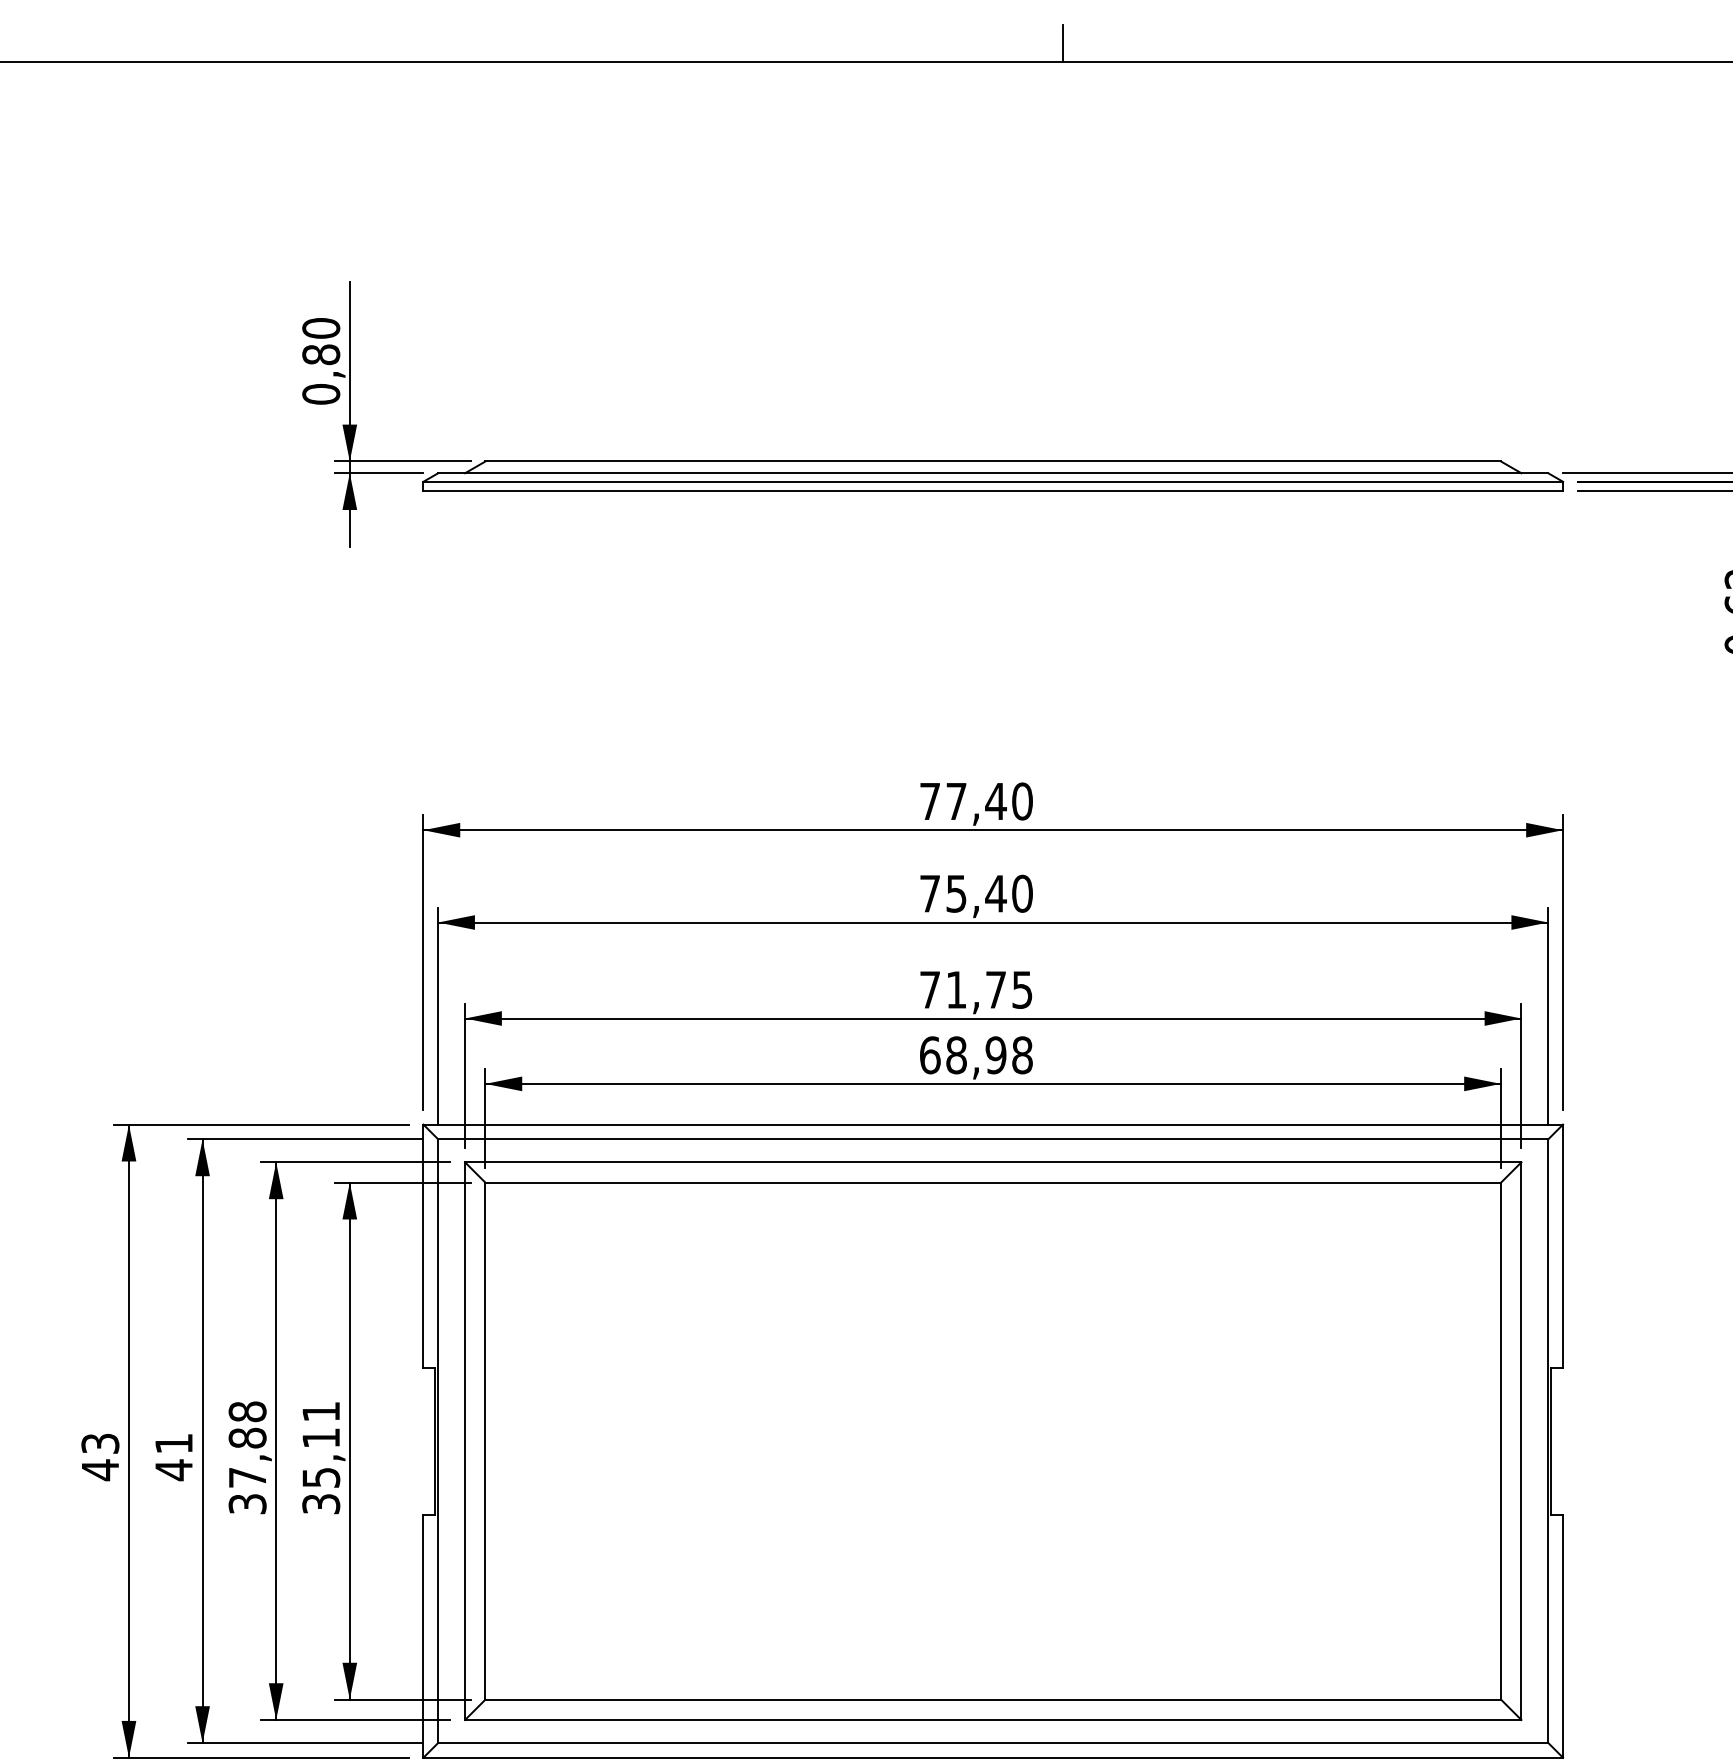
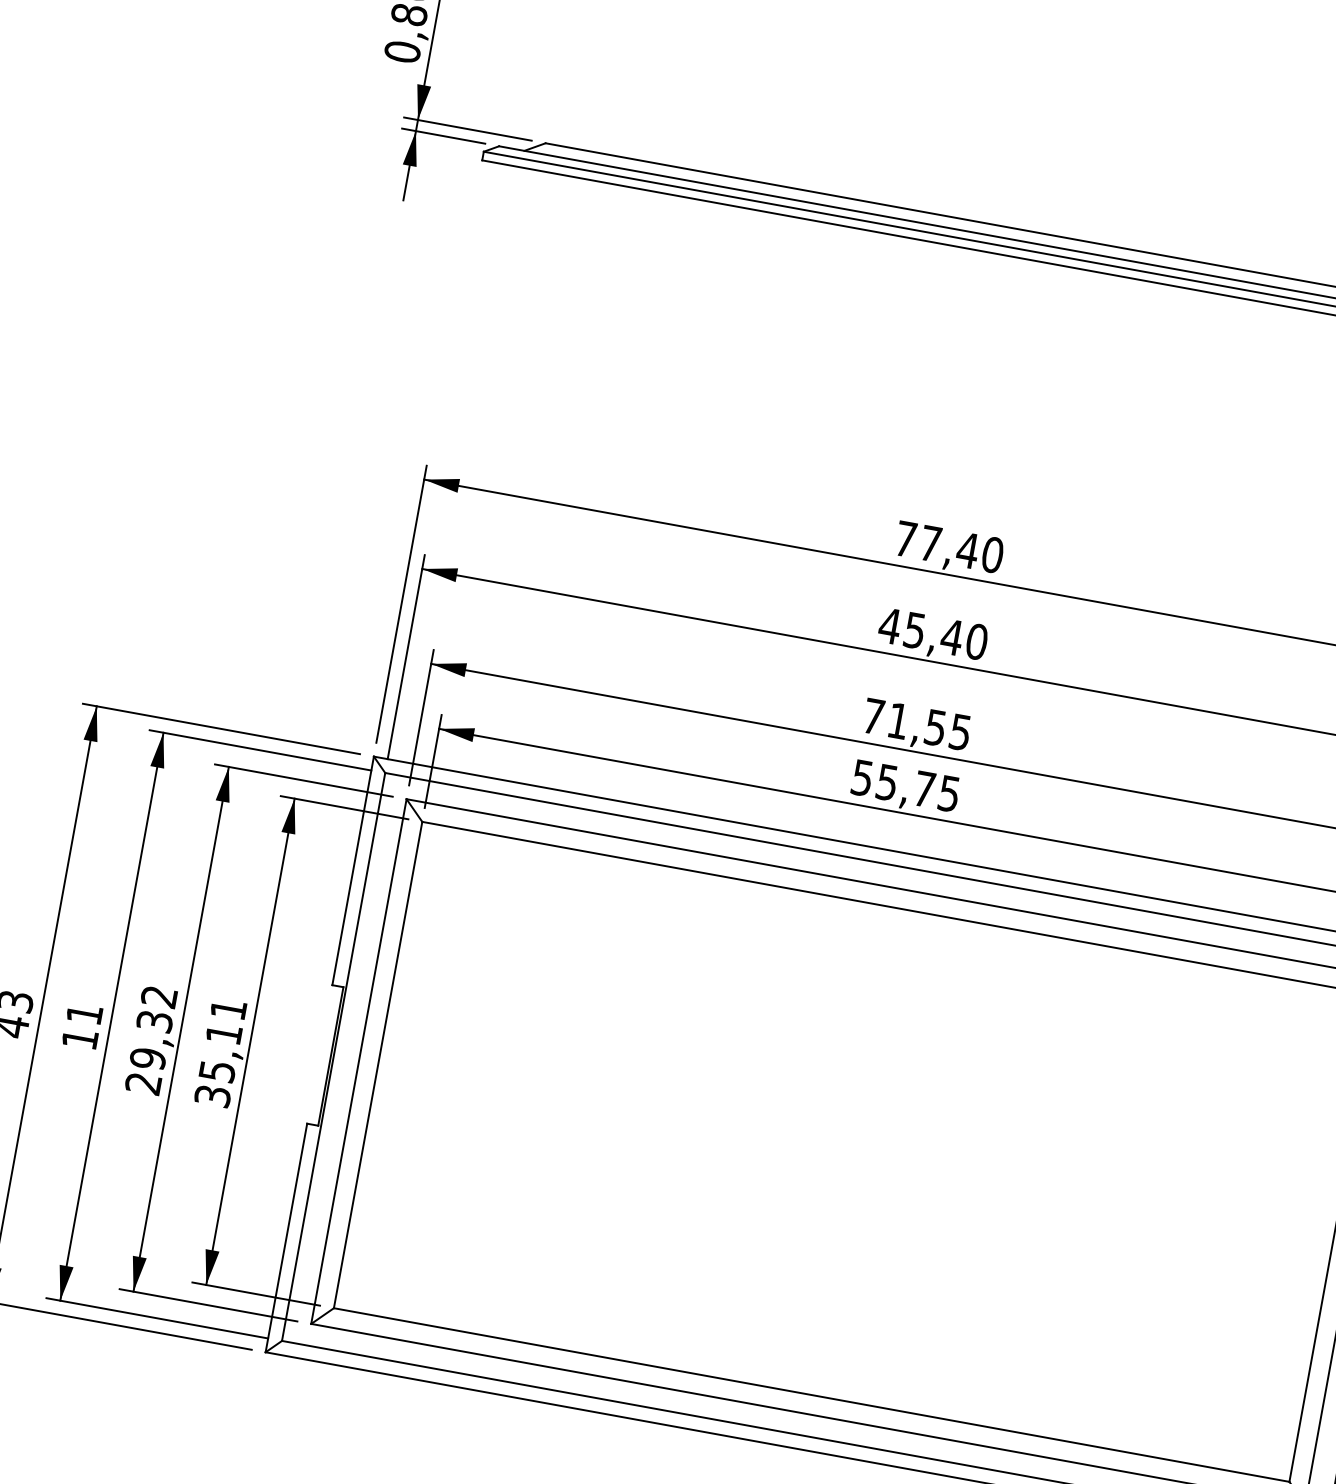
text: (930, 893) -> (890, 625), 75,40 -> 45,40
text: (995, 989) -> (935, 727), 71,75 -> 71,55
text: (976, 1055) -> (906, 786), 68,98 -> 55,75
text: (247, 1457) -> (151, 1039), 37,88 -> 29,32
text: (173, 1470) -> (79, 1039), 41 -> 11

